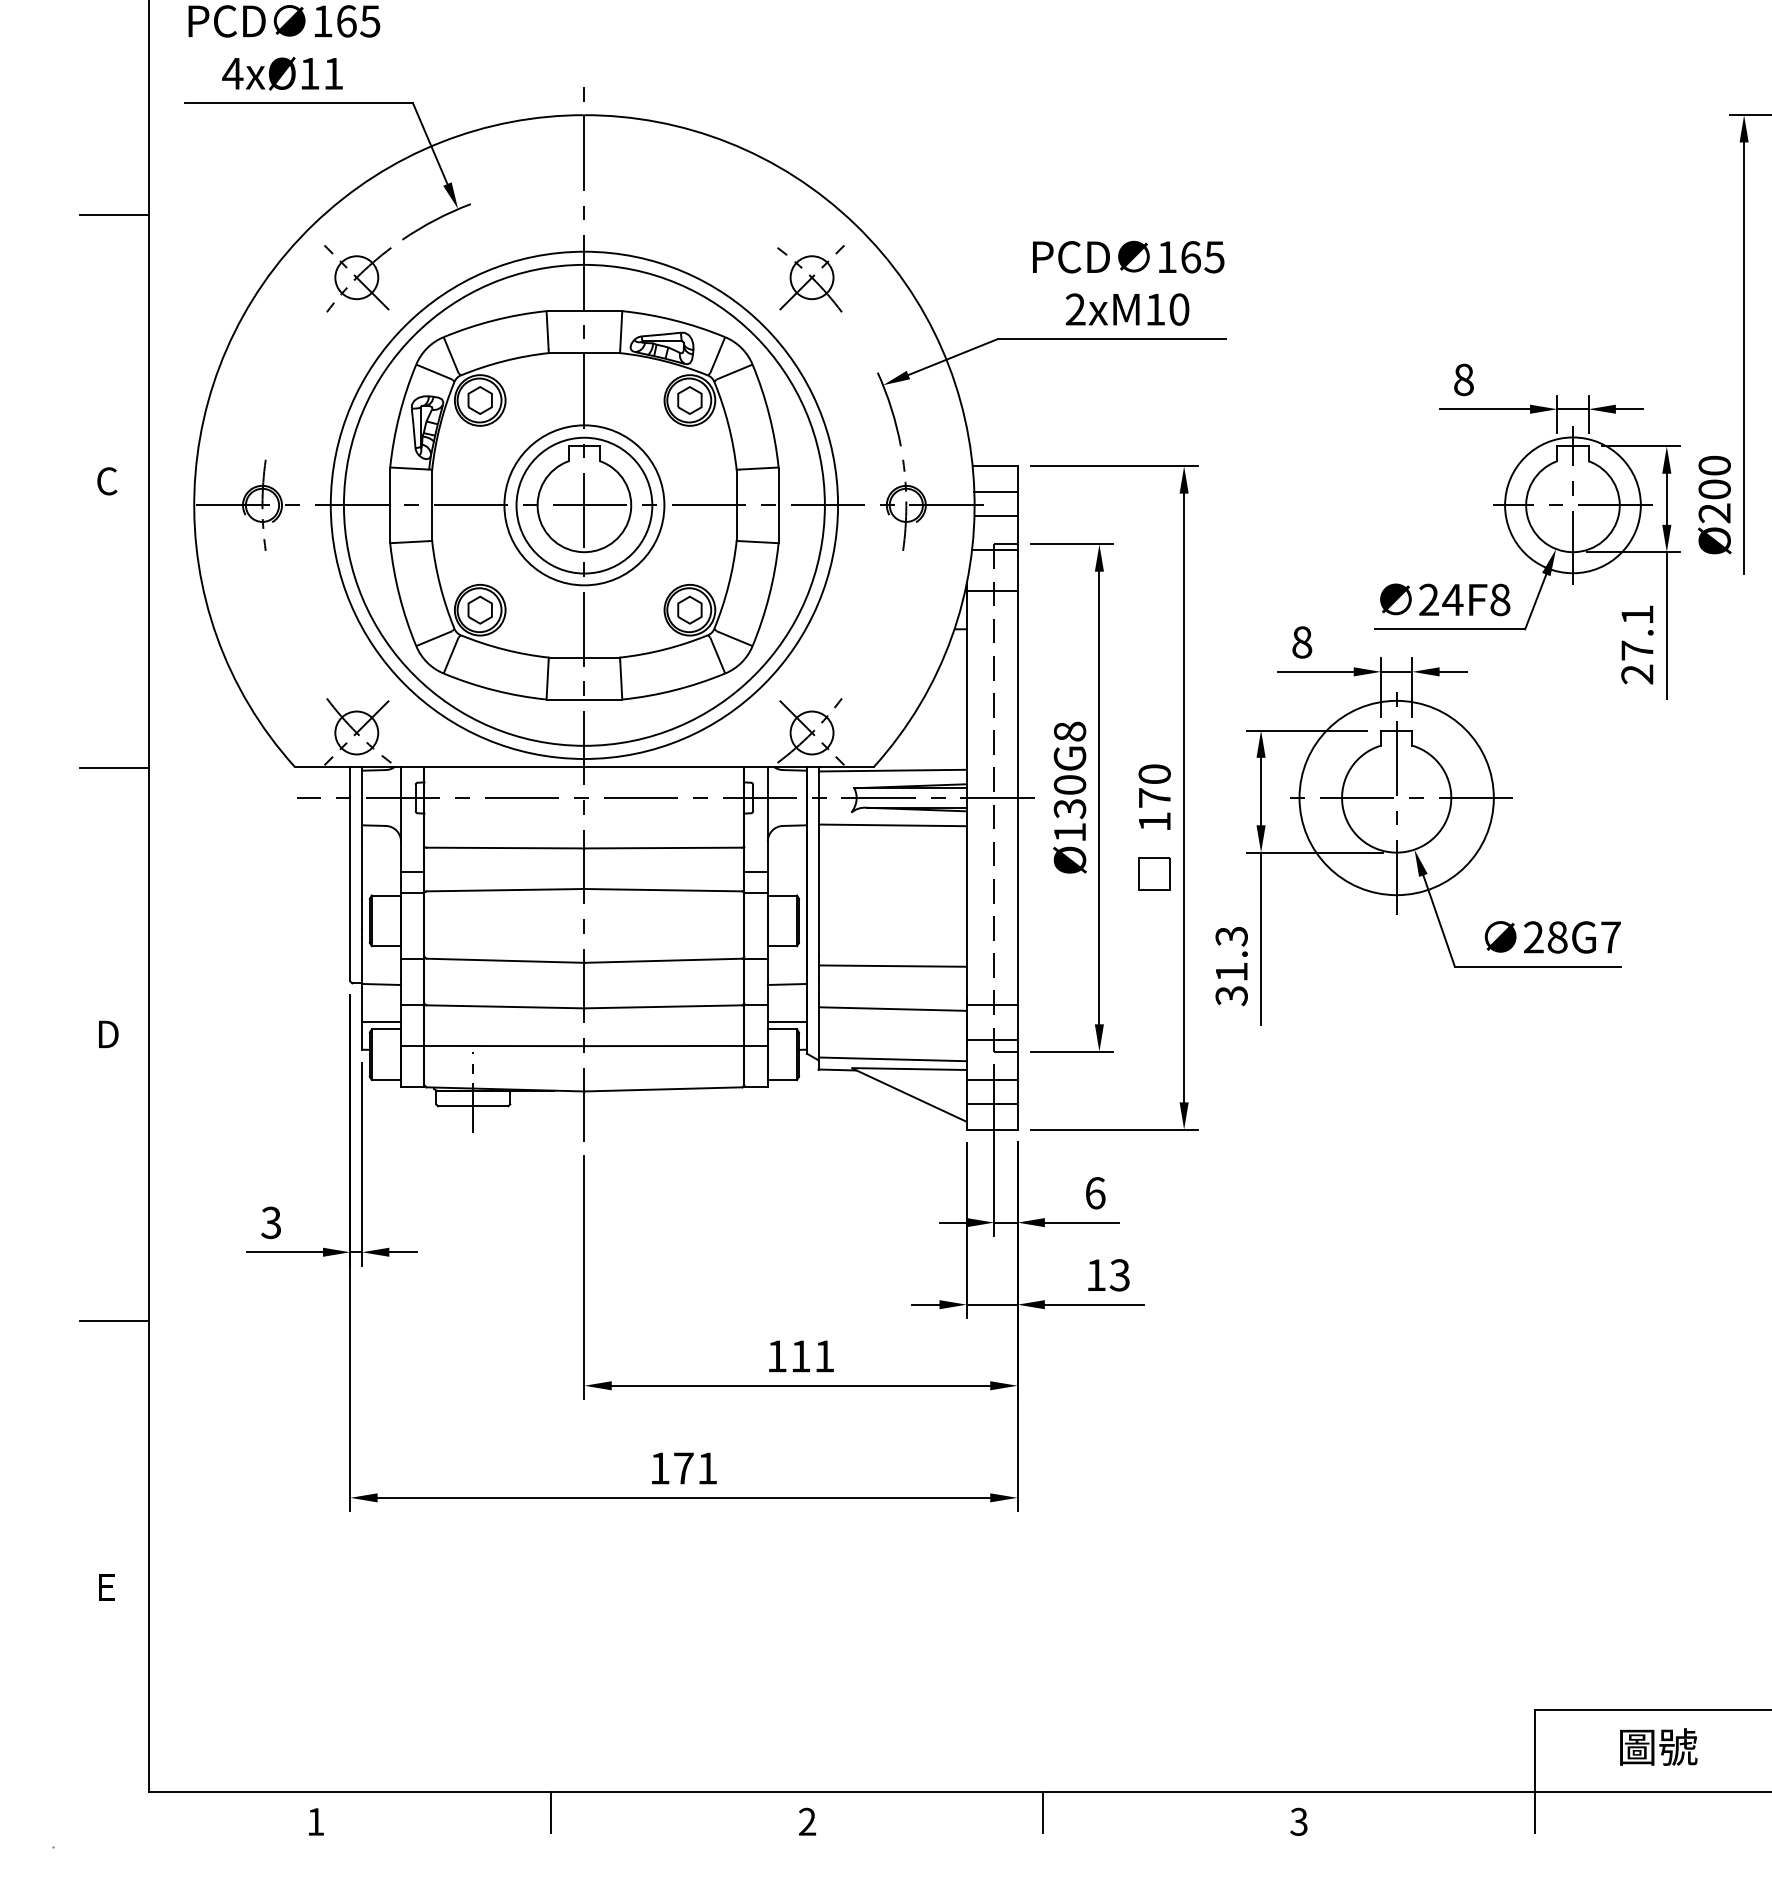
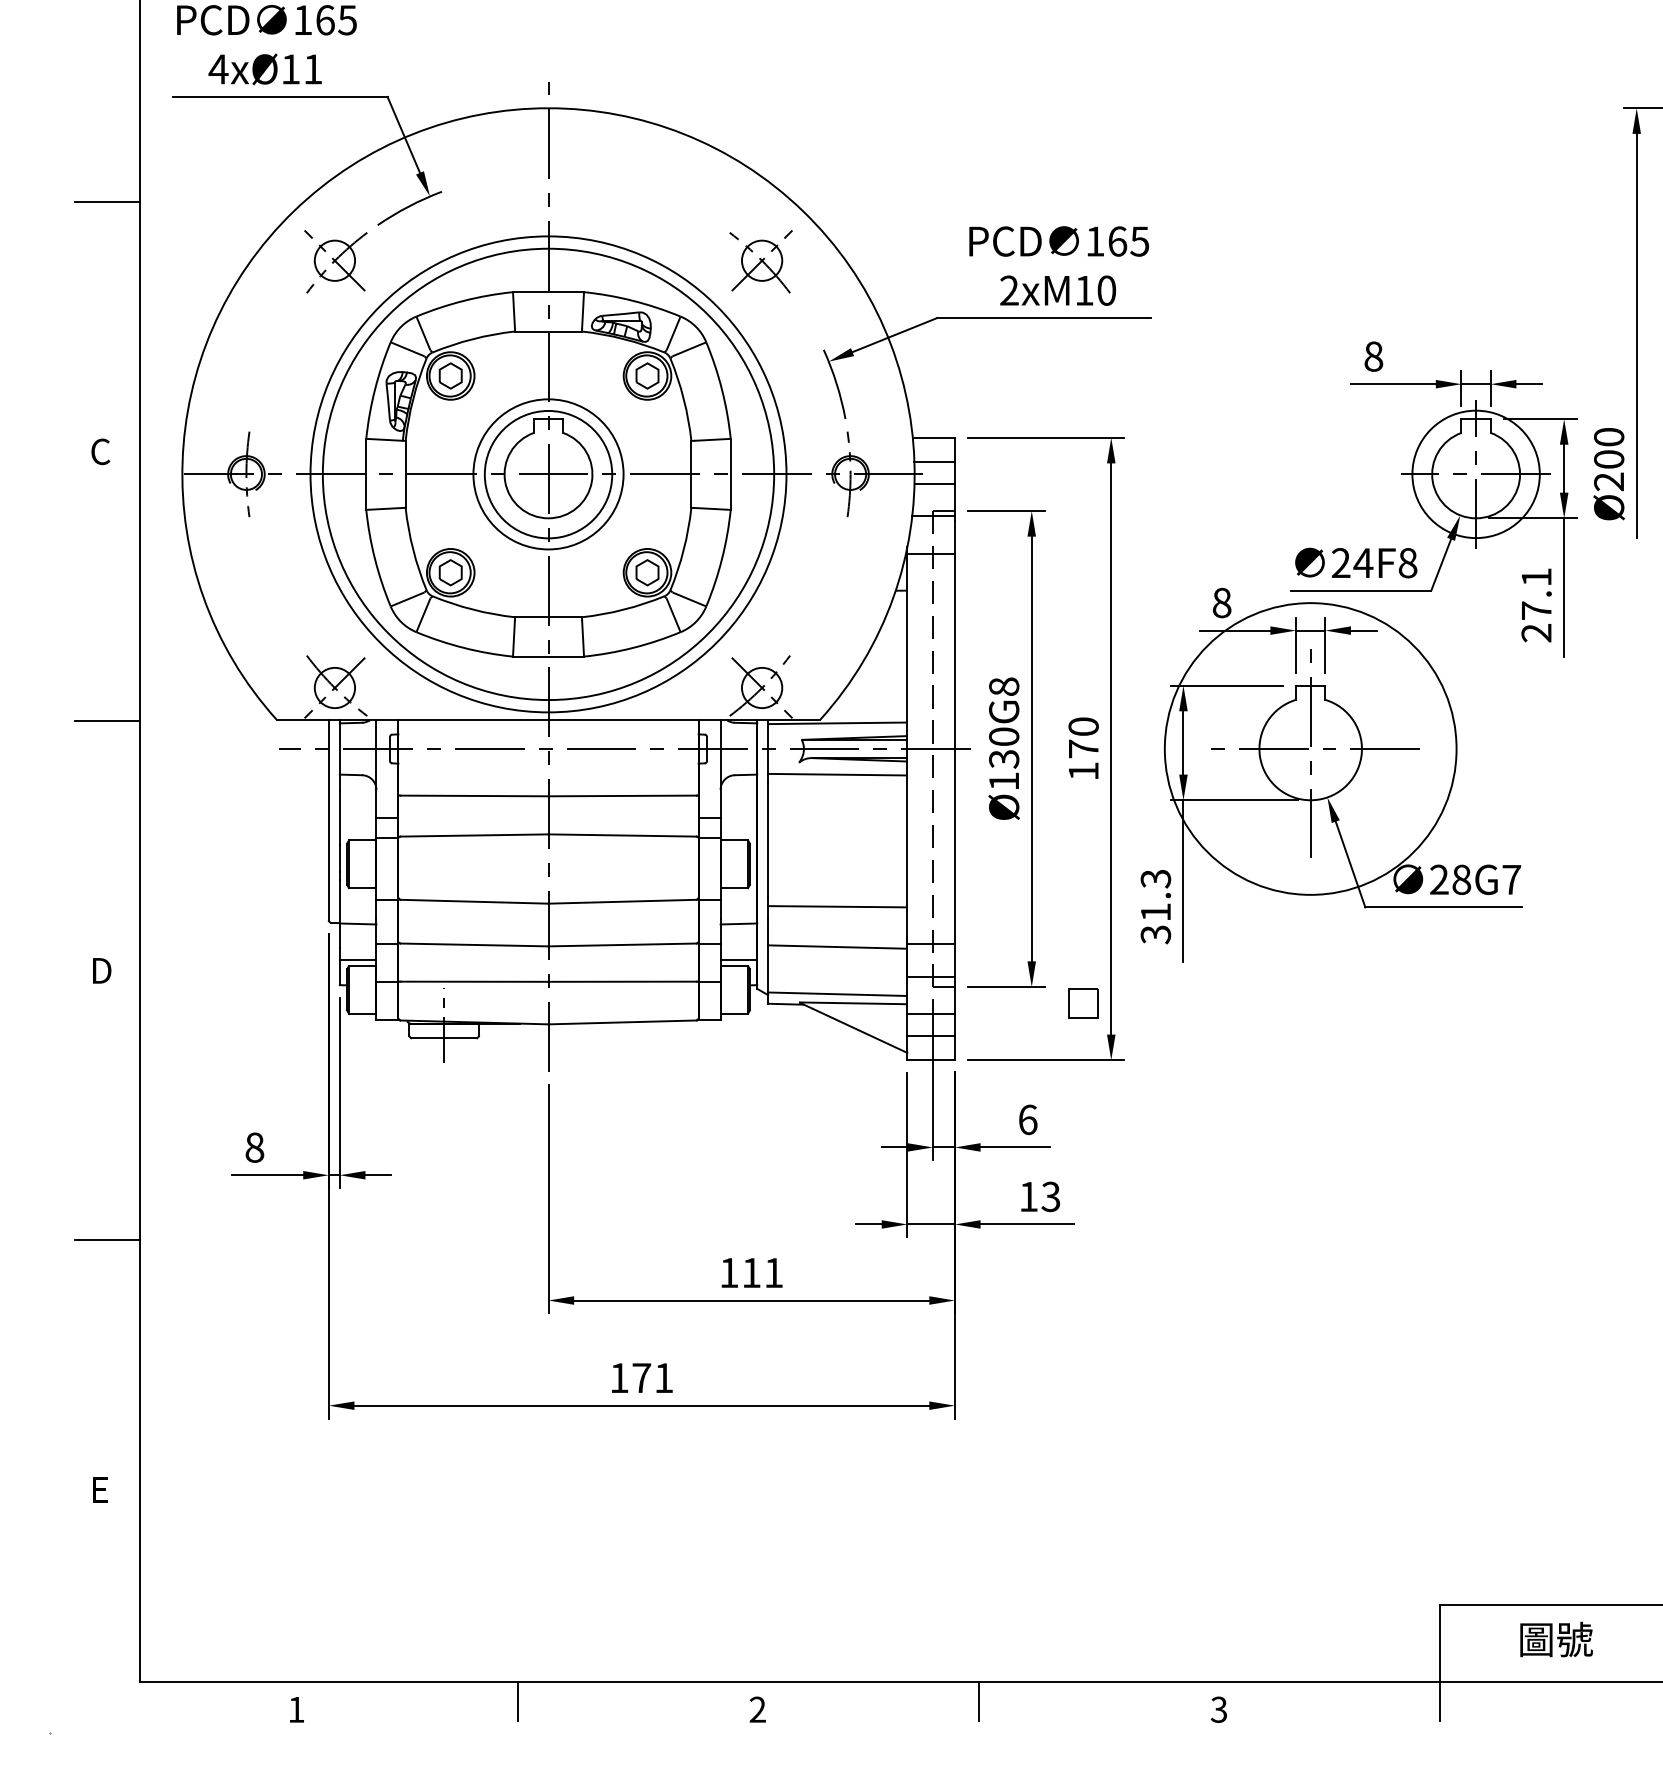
circle: (1396, 797) -> (1310, 748), size x1.6
part: (1154, 874) -> (1083, 1003), moved
text: (271, 1222) -> (254, 1147), 3 -> 8

